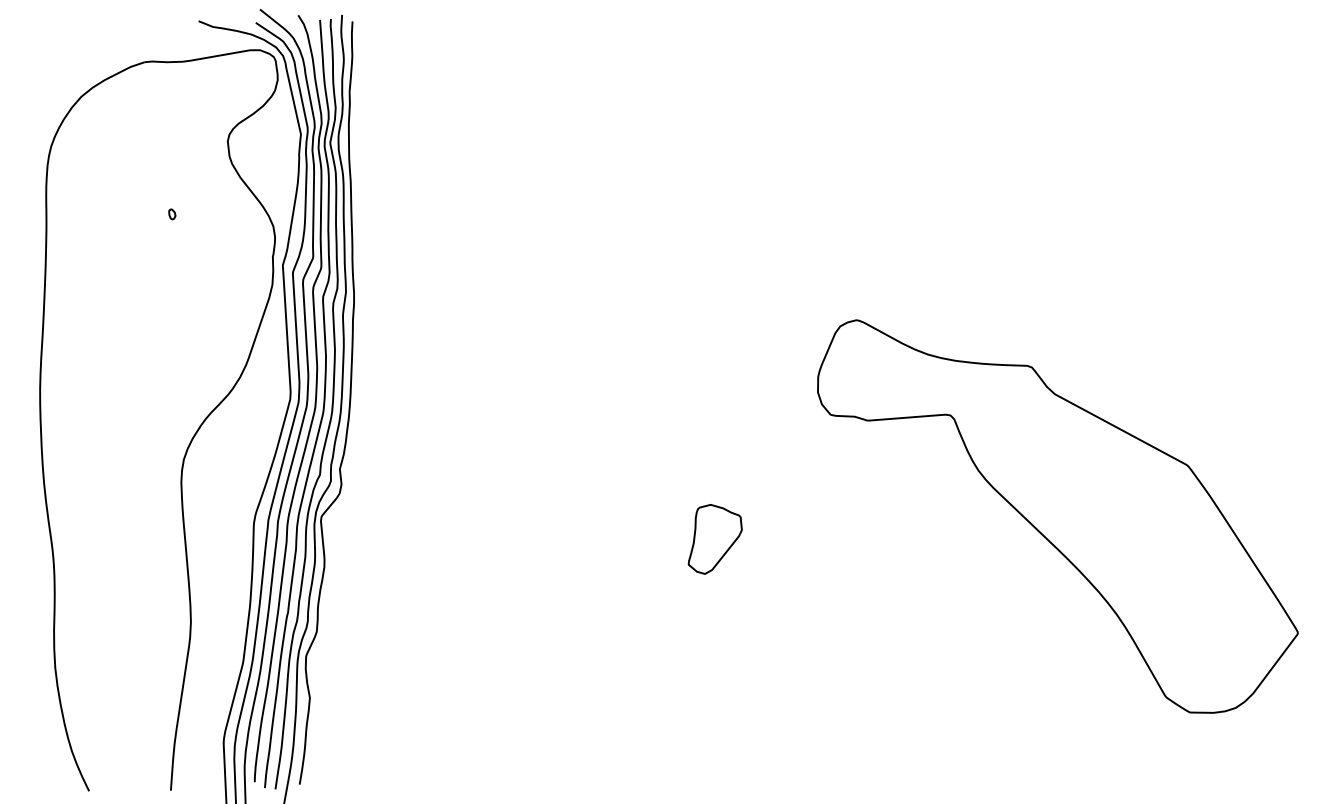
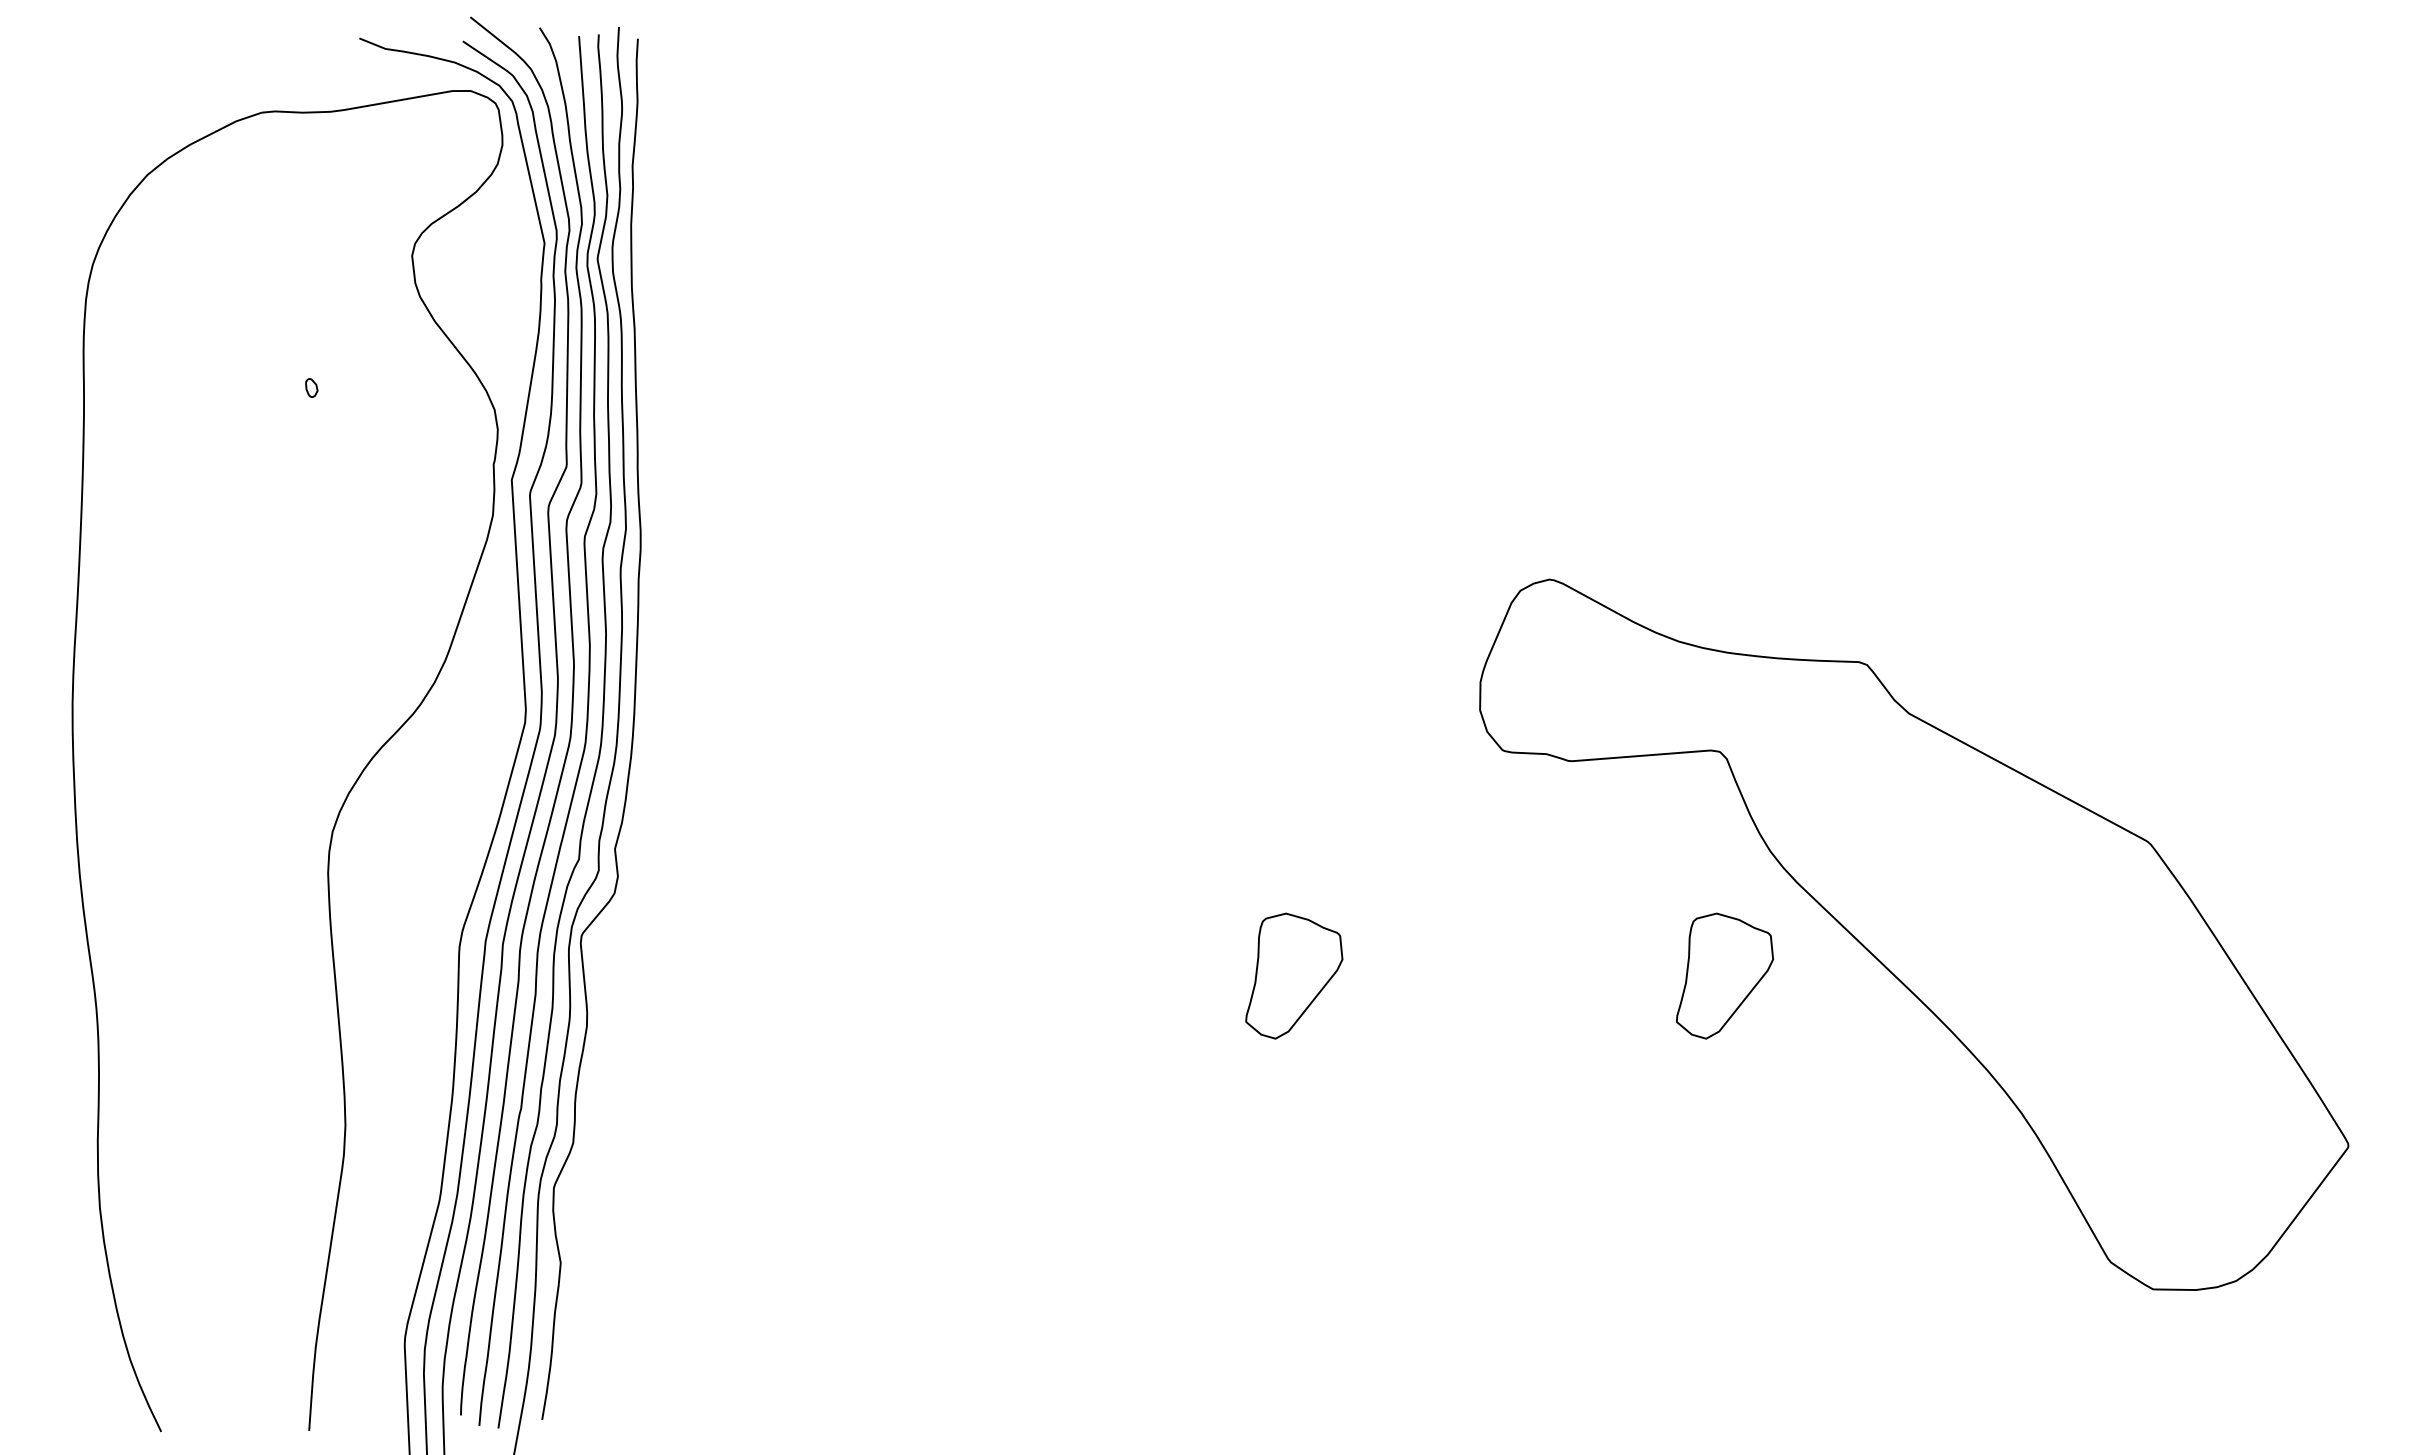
part: (952, 539) -> (1723, 976), added

